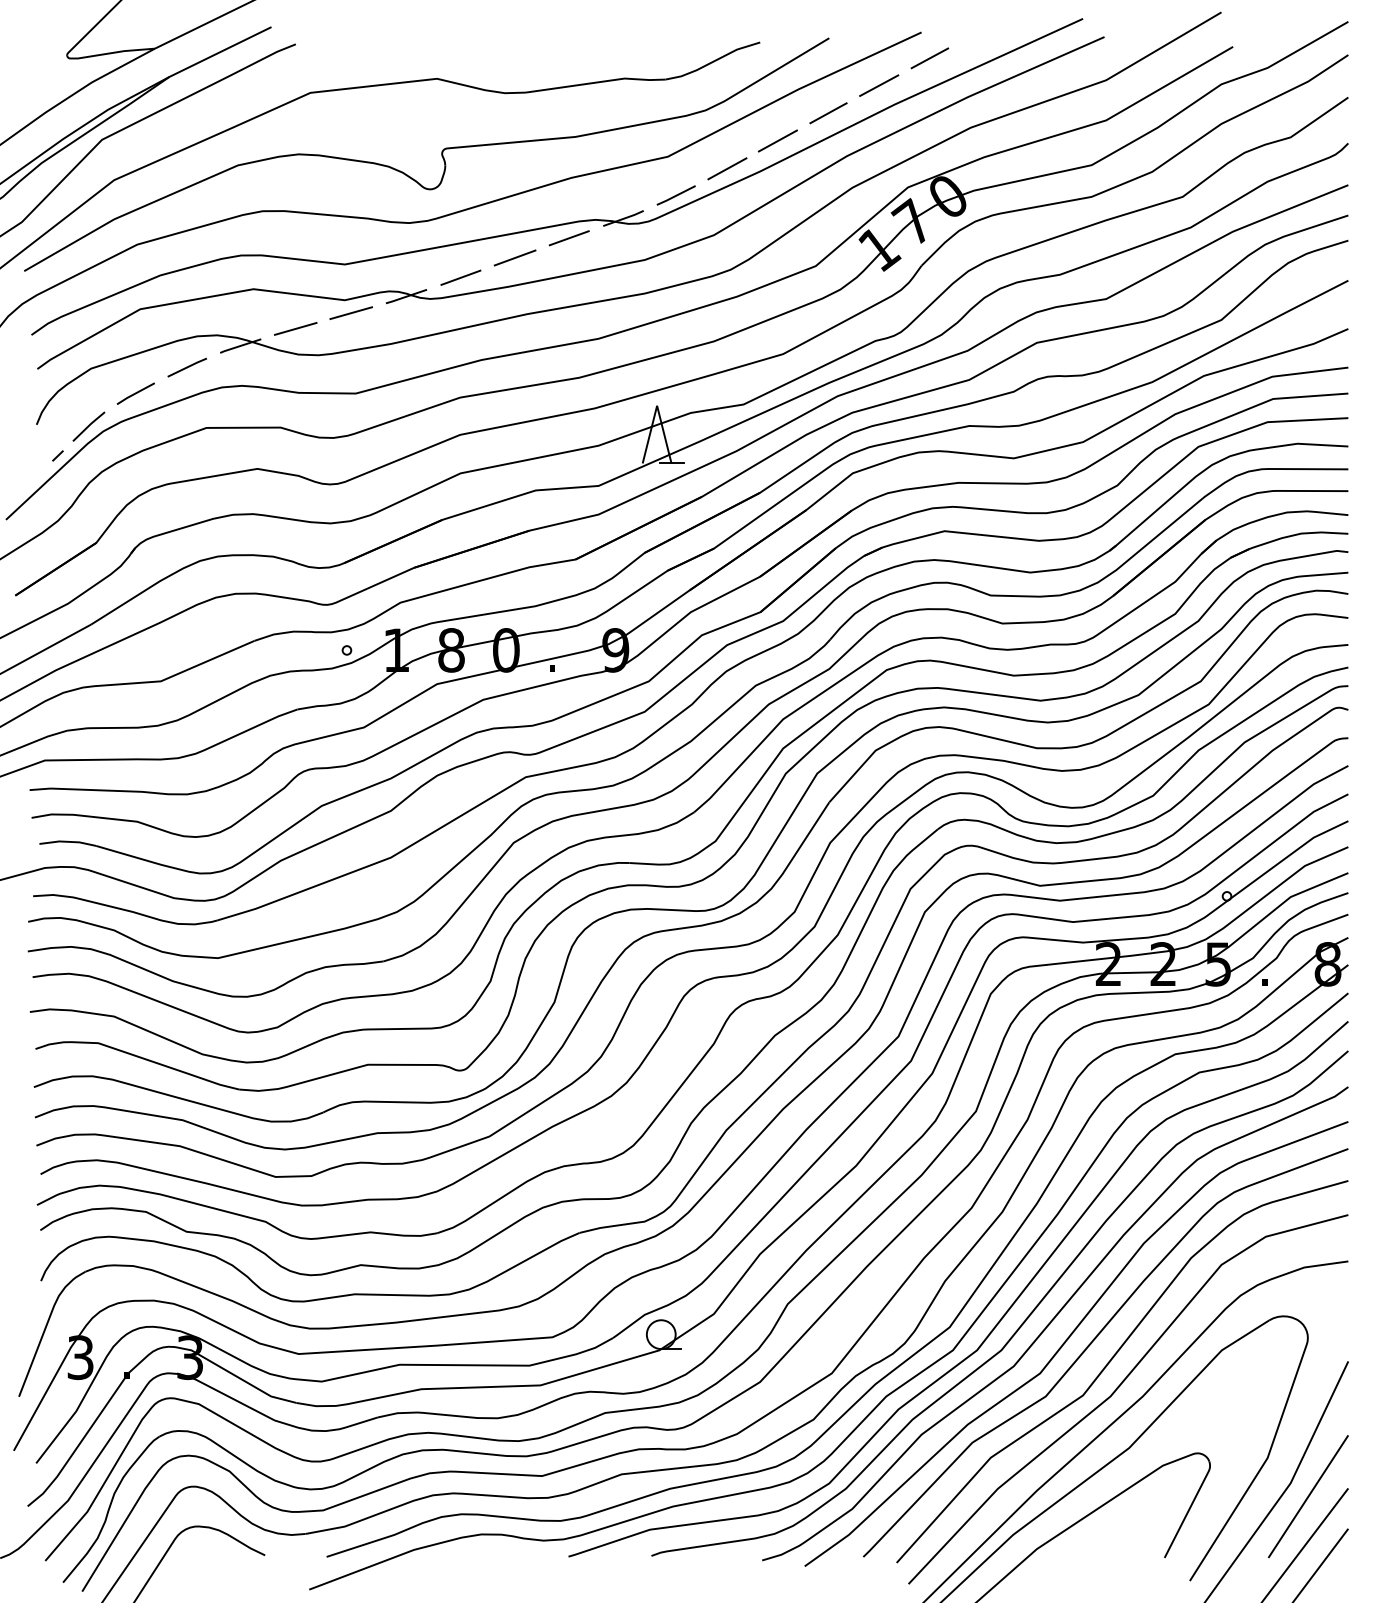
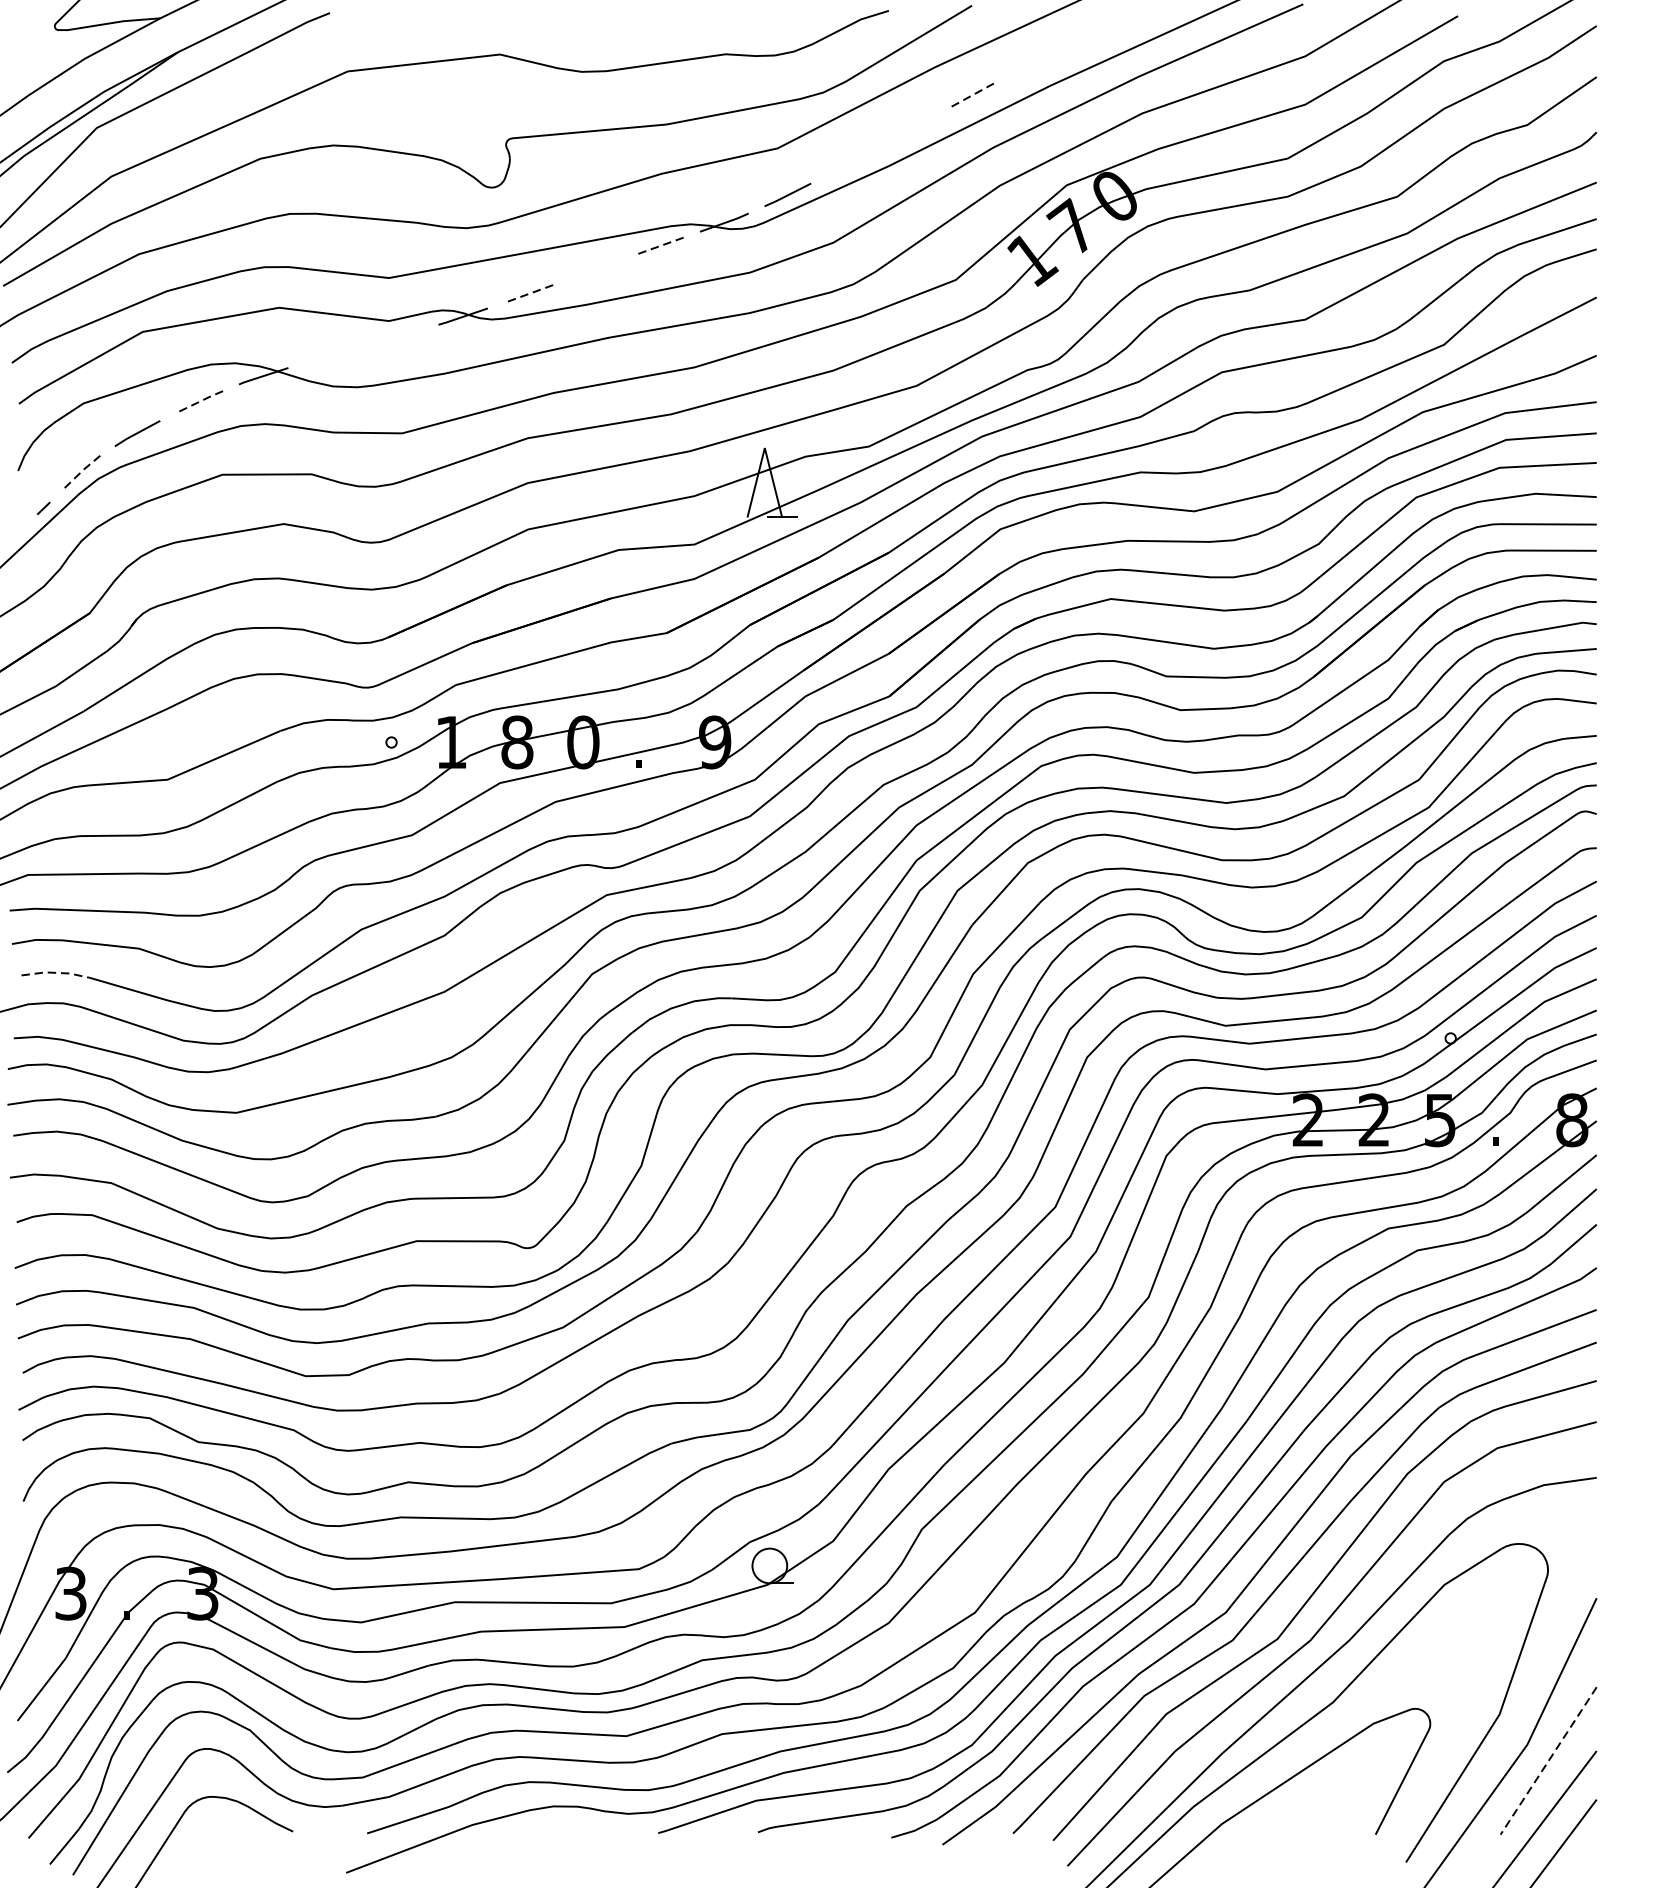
line: (929, 58) -> (1092, 30), removed
line: (879, 85) -> (1032, 62), removed
line: (828, 113) -> (971, 96), solid -> dashed
line: (777, 140) -> (909, 128), removed
line: (727, 168) -> (849, 162), removed
line: (568, 238) -> (658, 246), solid -> dashed
line: (514, 257) -> (593, 269), removed
line: (460, 278) -> (528, 294), solid -> dashed
line: (350, 313) -> (395, 337), removed
line: (295, 328) -> (329, 355), removed
line: (187, 367) -> (199, 402), solid -> dashed
line: (88, 426) -> (80, 473), solid -> dashed
line: (68, 841) -> (56, 972), solid -> dashed
line: (1308, 1497) -> (1548, 1761), solid -> dashed

